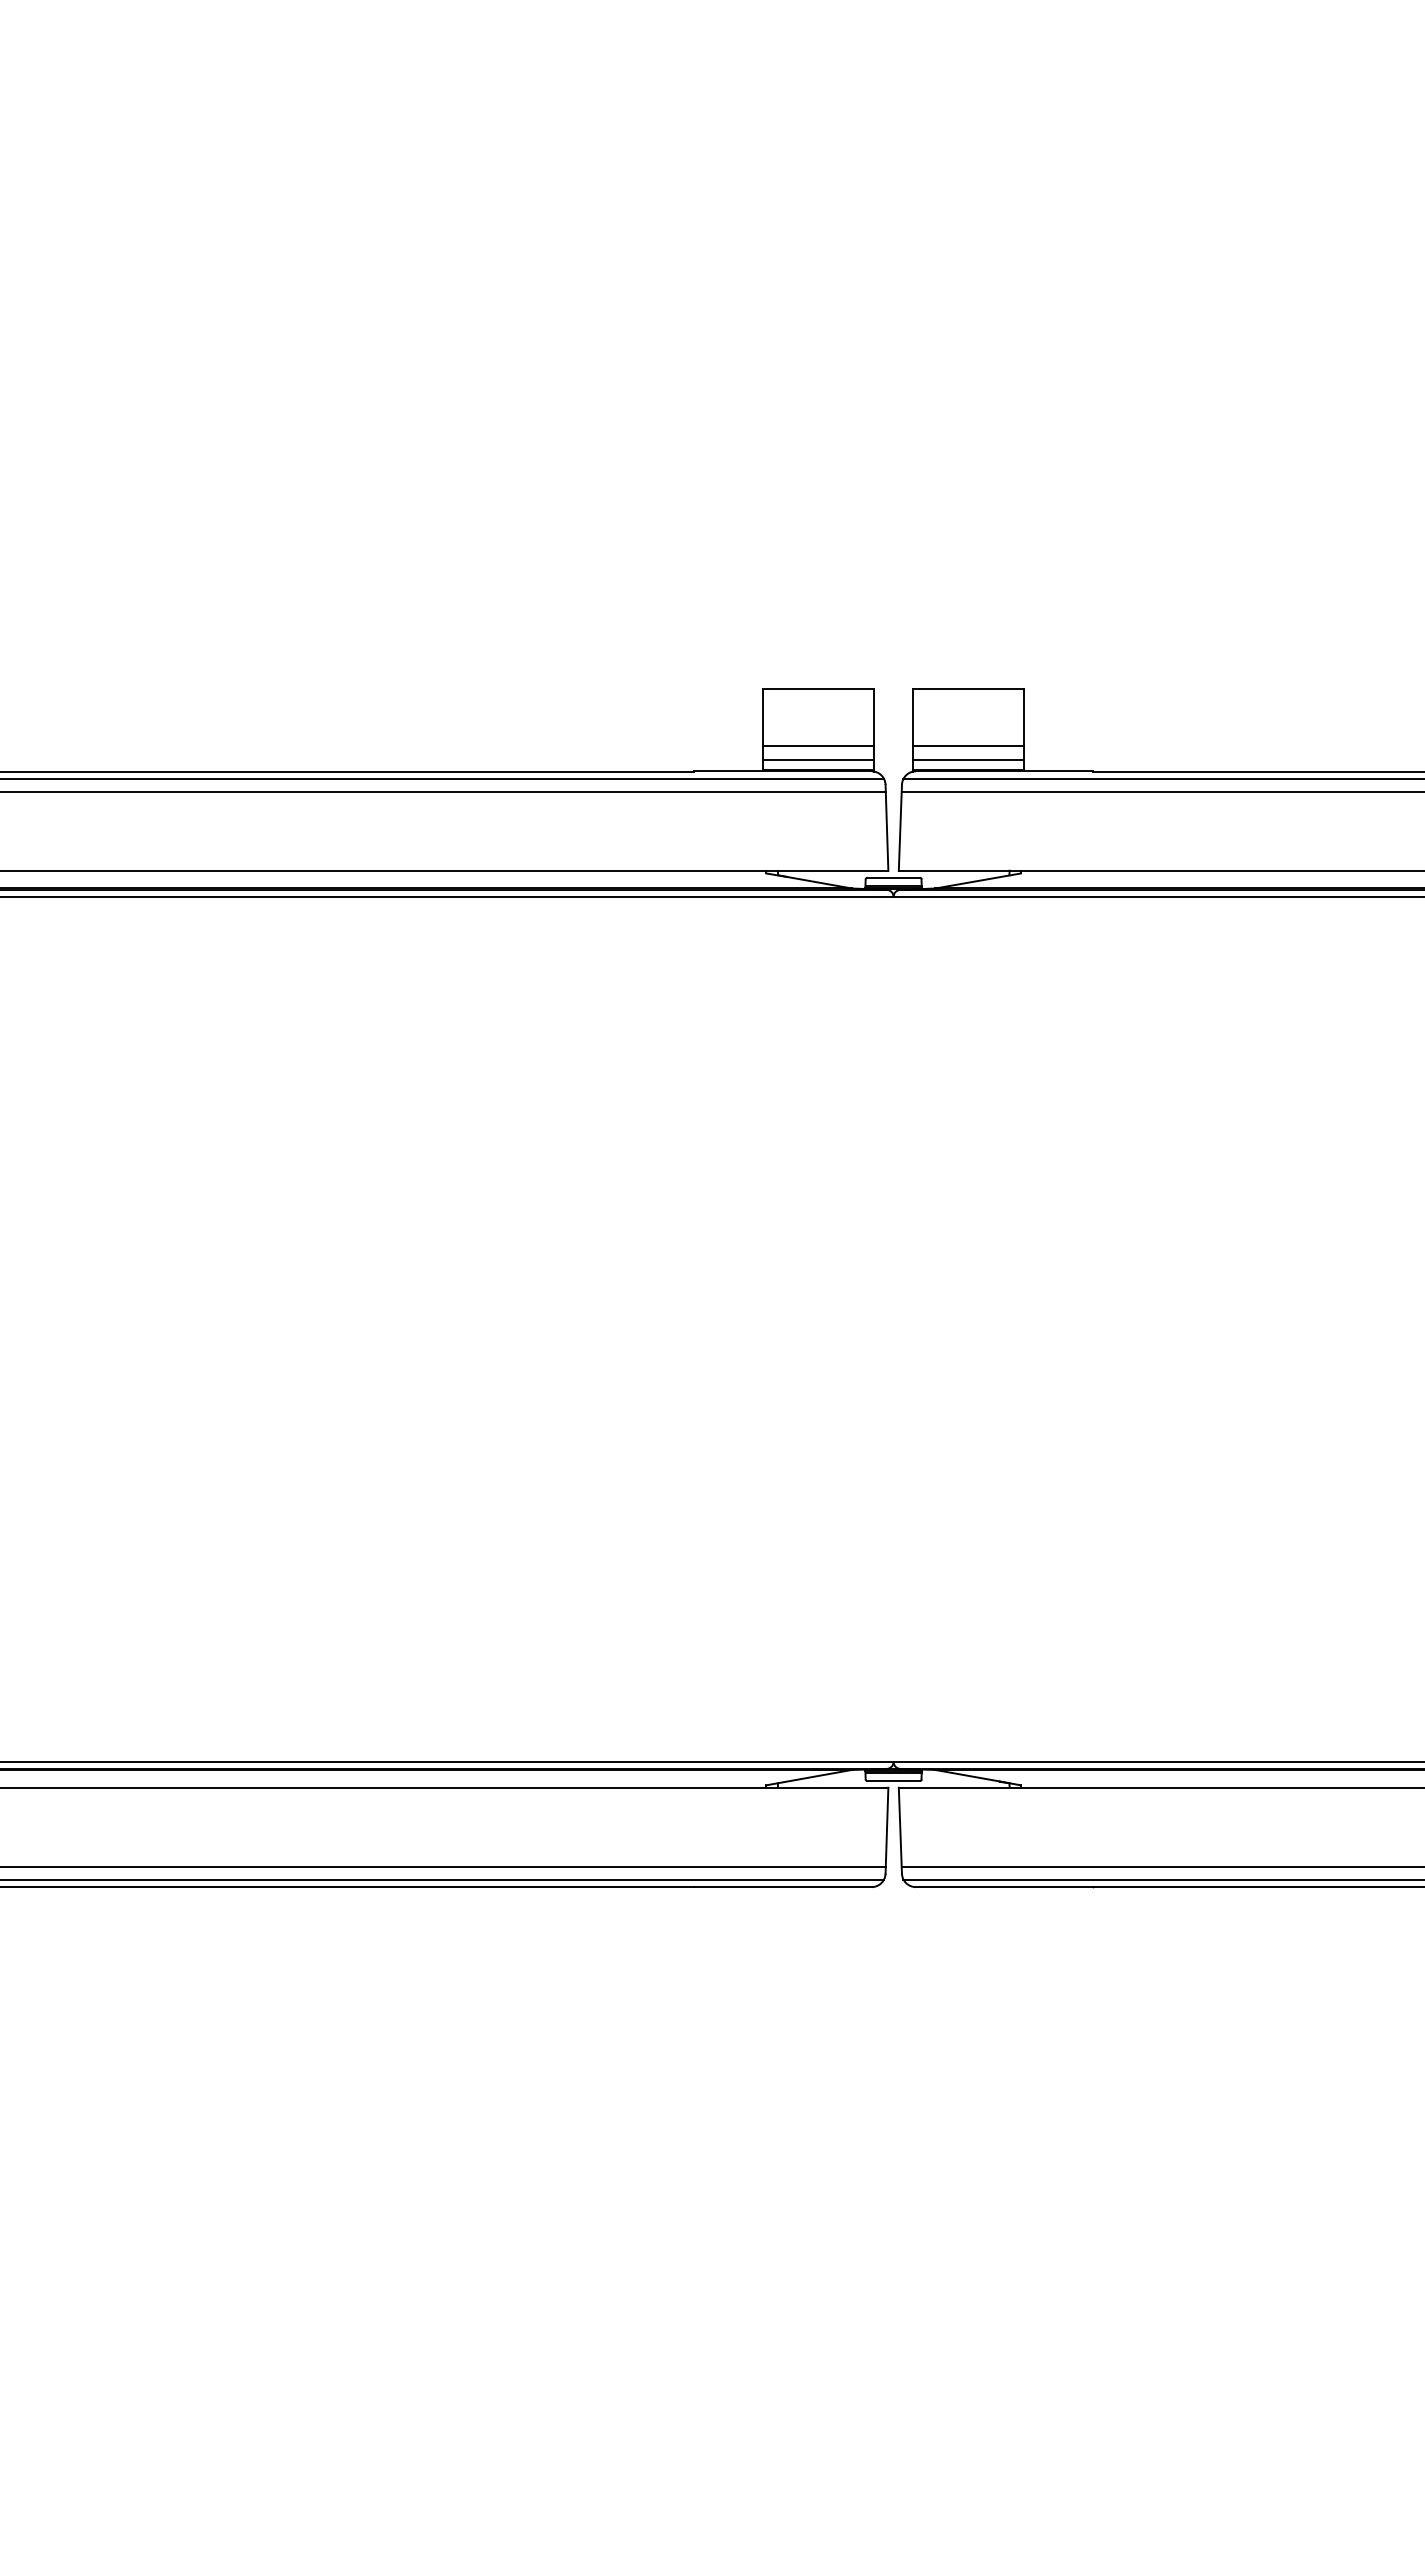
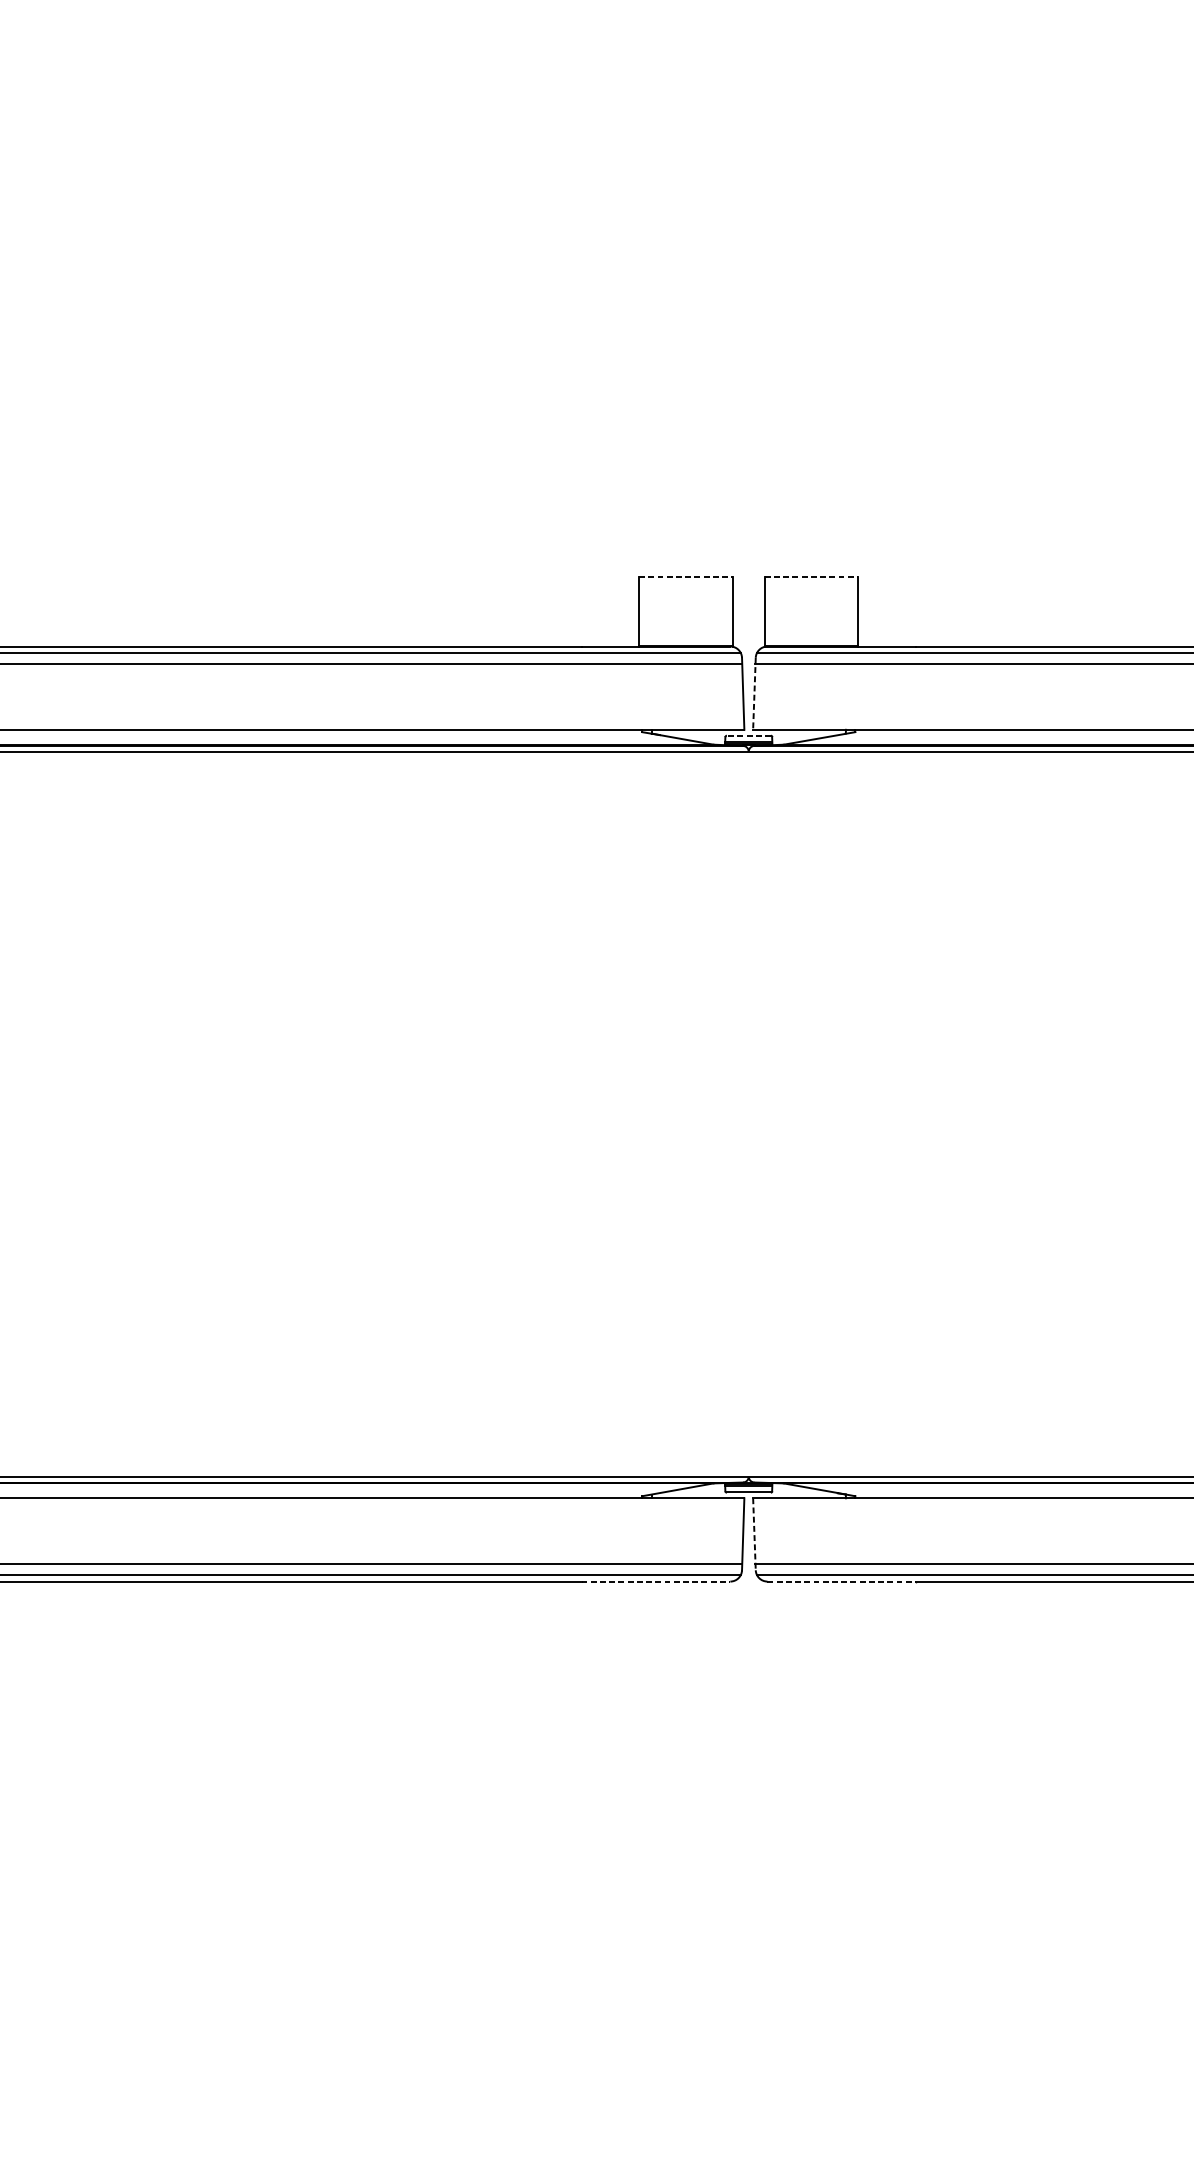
line: (818, 688) -> (685, 577), solid -> dashed
line: (968, 688) -> (811, 577), solid -> dashed
line: (818, 745) -> (685, 624), removed
line: (968, 745) -> (811, 624), removed
line: (818, 759) -> (685, 636), removed
line: (968, 759) -> (811, 636), removed
line: (900, 827) -> (754, 693), solid -> dashed
line: (893, 877) -> (748, 735), solid -> dashed
line: (900, 1831) -> (754, 1534), solid -> dashed
line: (782, 1887) -> (655, 1581), solid -> dashed
line: (1004, 1887) -> (841, 1581), solid -> dashed

